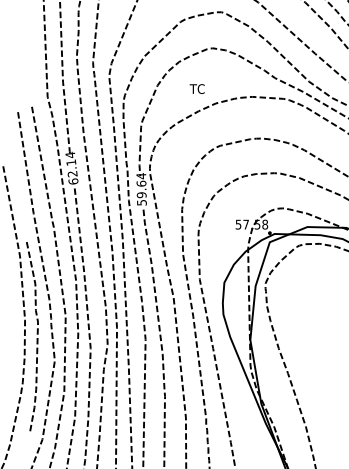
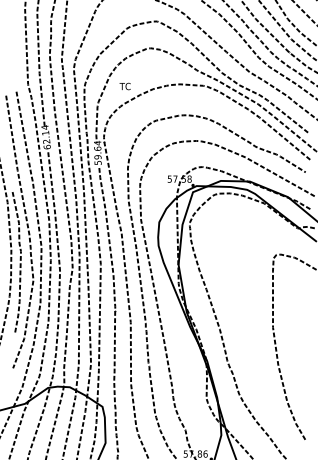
text: (196, 89) -> (124, 86), moved

